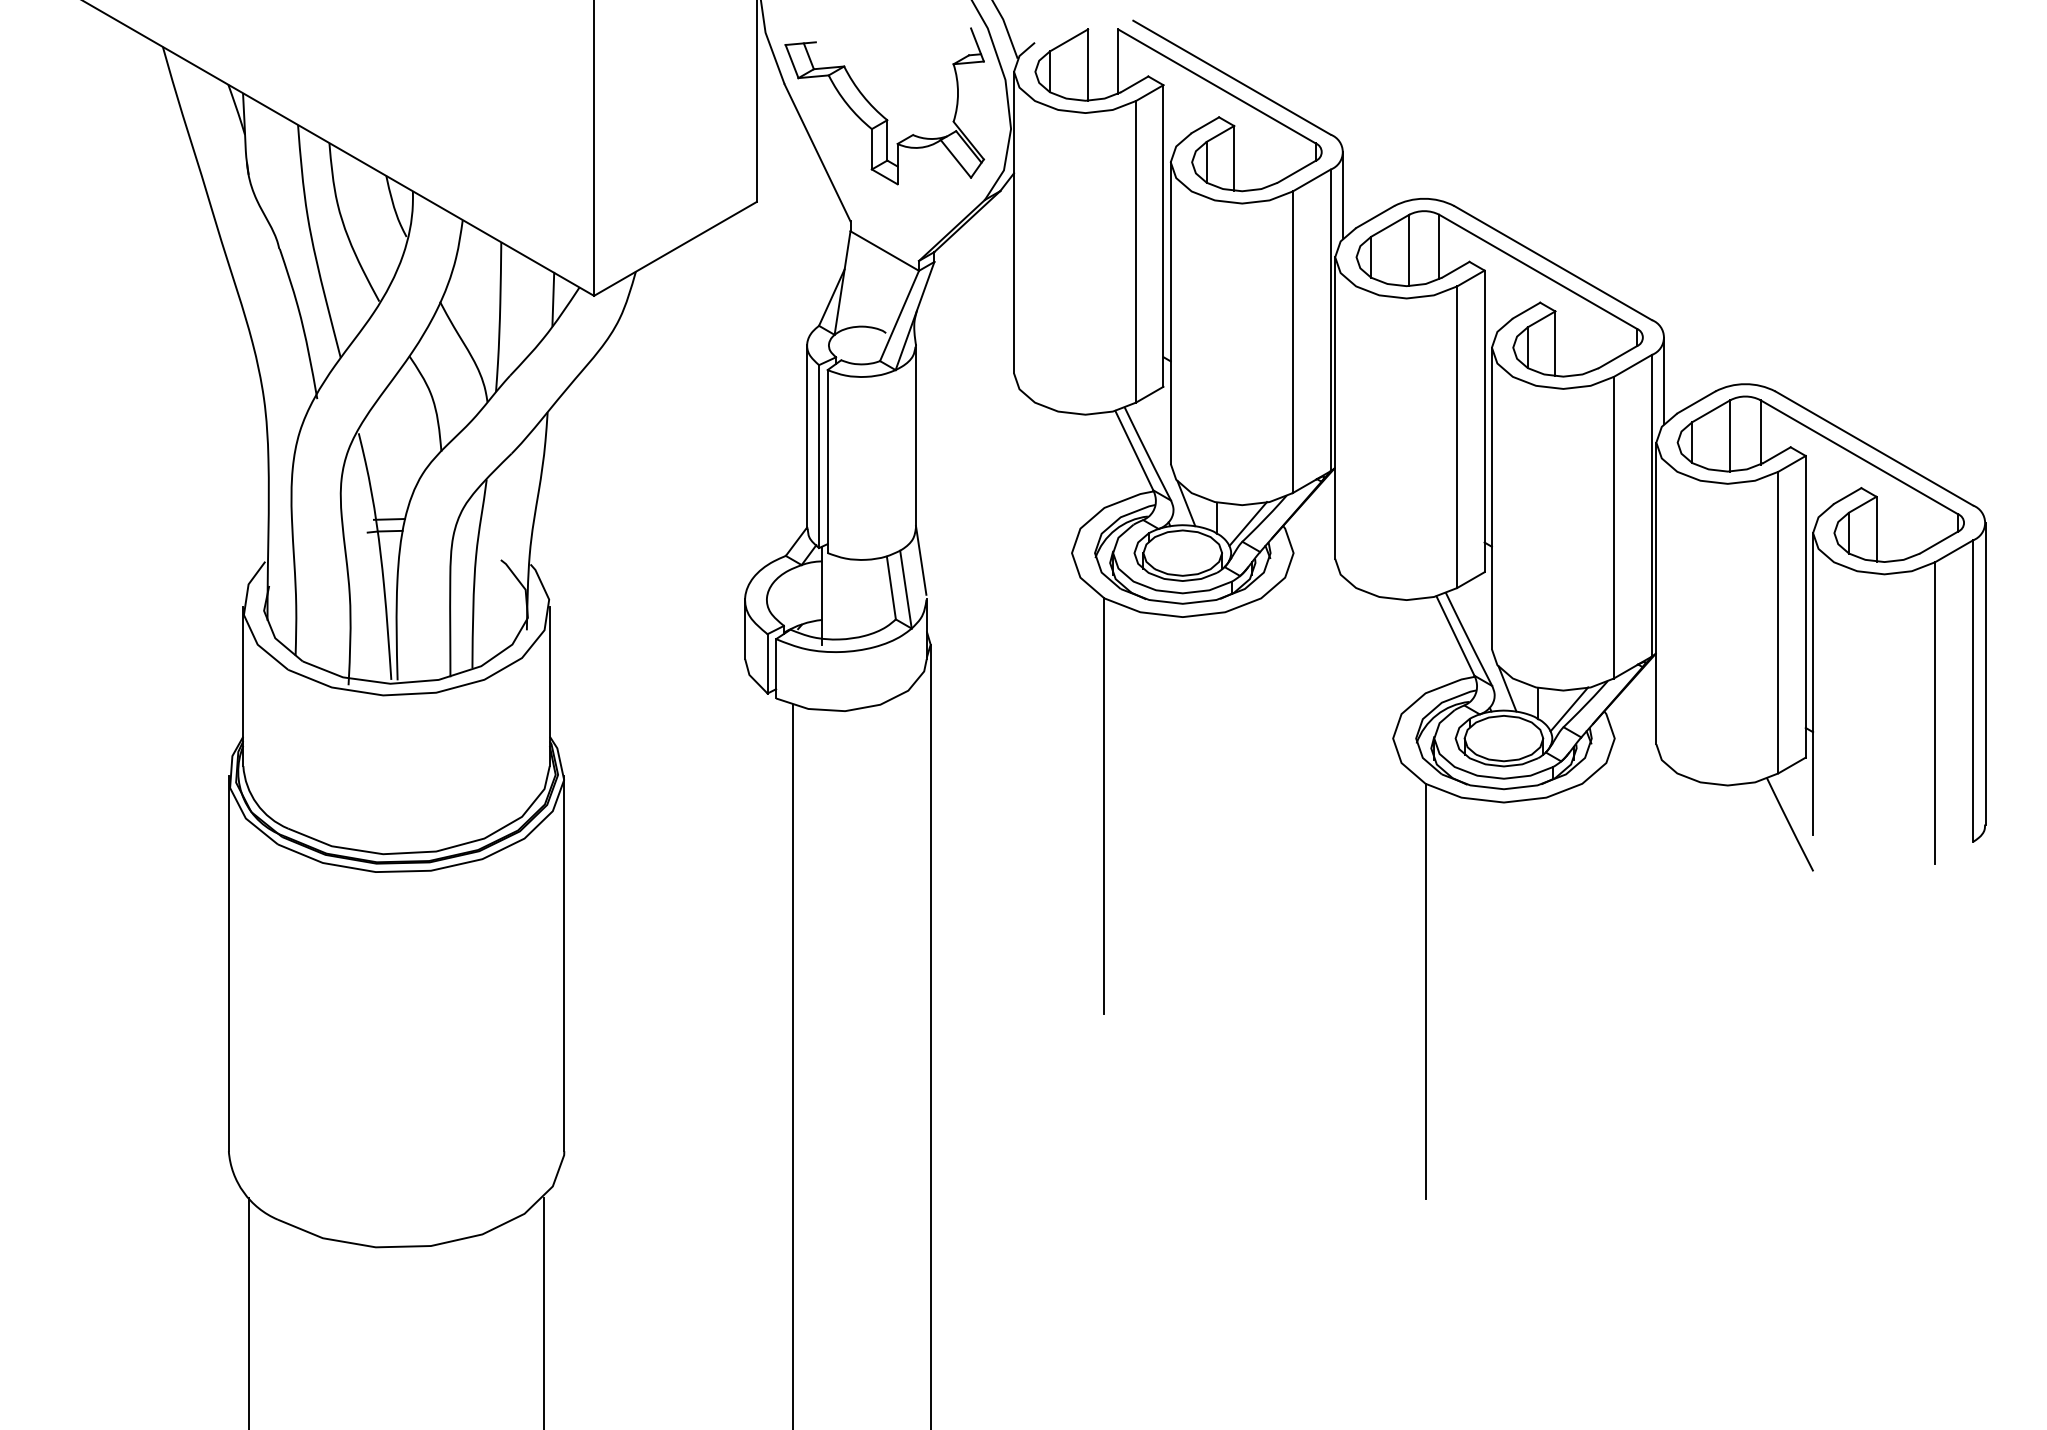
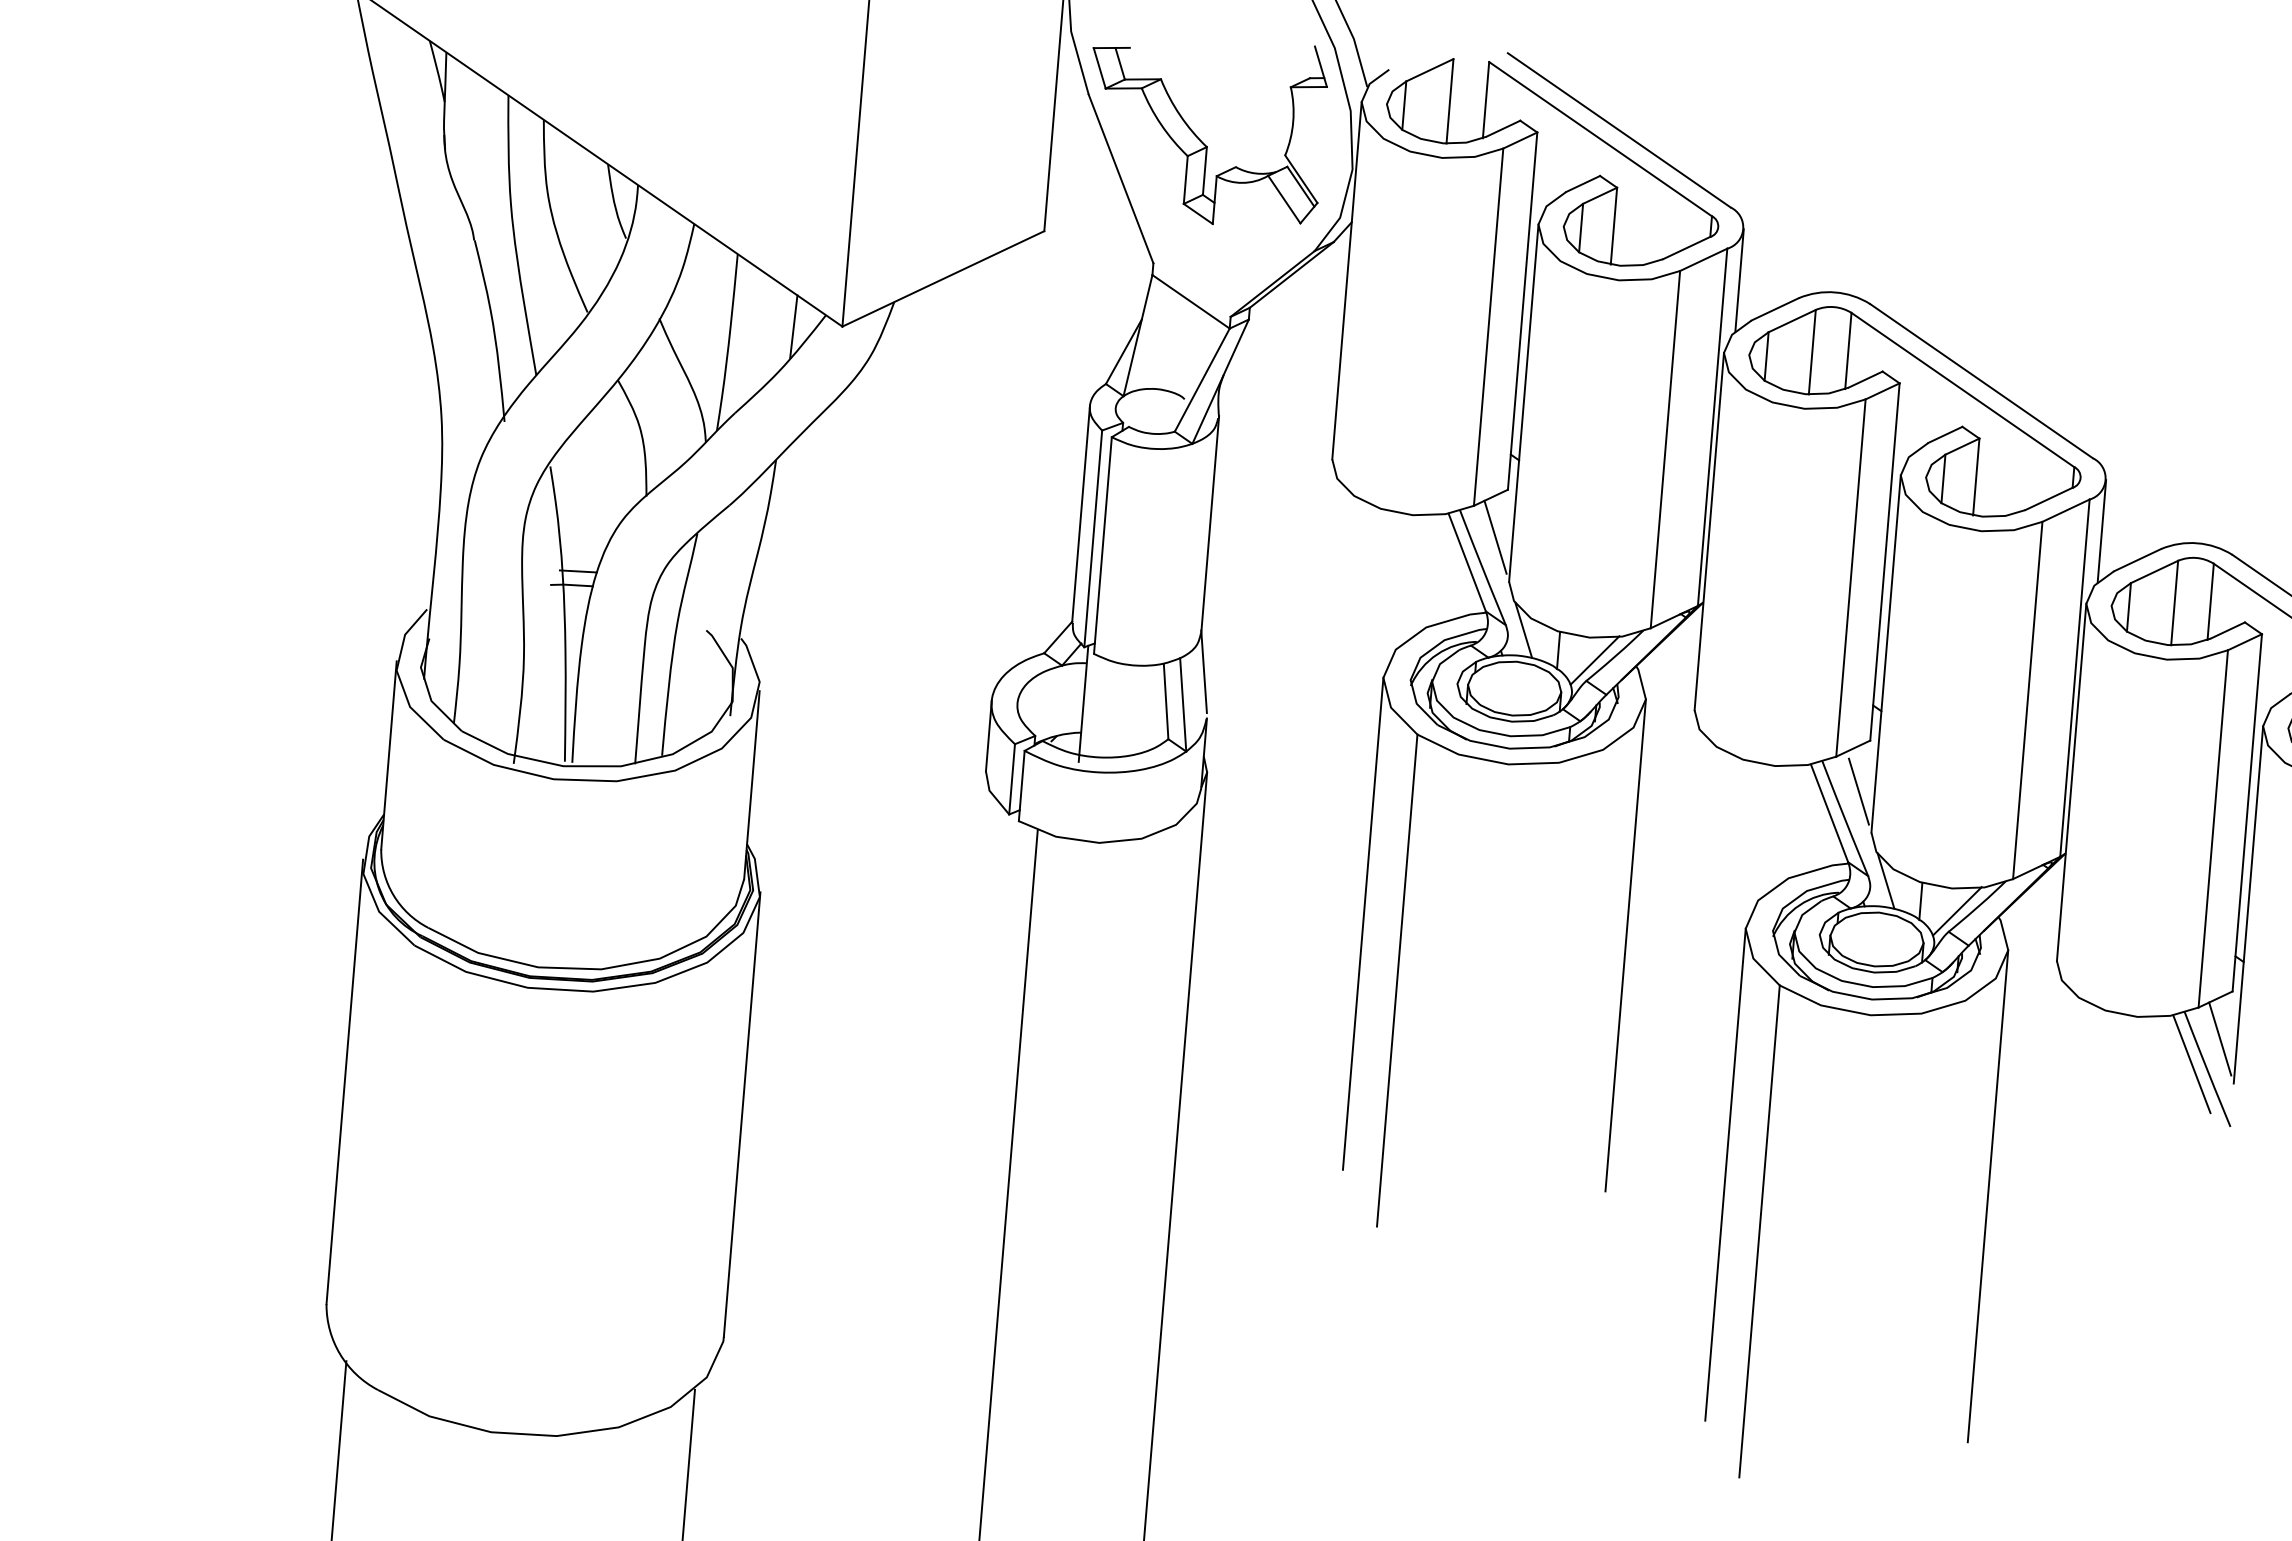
line: (1156, 427) -> (1495, 537), added
line: (1478, 615) -> (1858, 791), added
line: (1071, 760) -> (1362, 923), added
line: (1293, 760) -> (1625, 945), added
line: (1798, 798) -> (2220, 1039), added
line: (1776, 821) -> (2191, 1064), added
line: (1393, 945) -> (1726, 1173), added
line: (1614, 945) -> (1987, 1195), added

